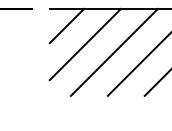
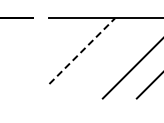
line: (67, 26) -> (65, 34), removed
line: (85, 43) -> (82, 50), solid -> dashed
line: (113, 52) -> (108, 58), removed

